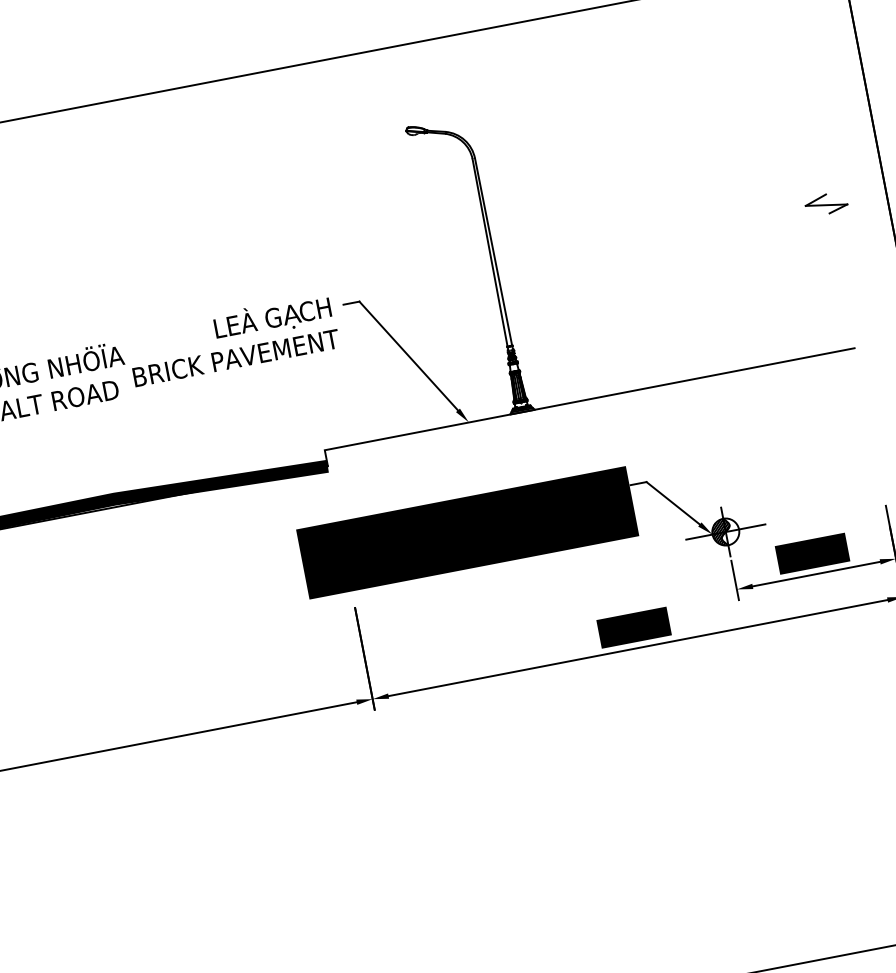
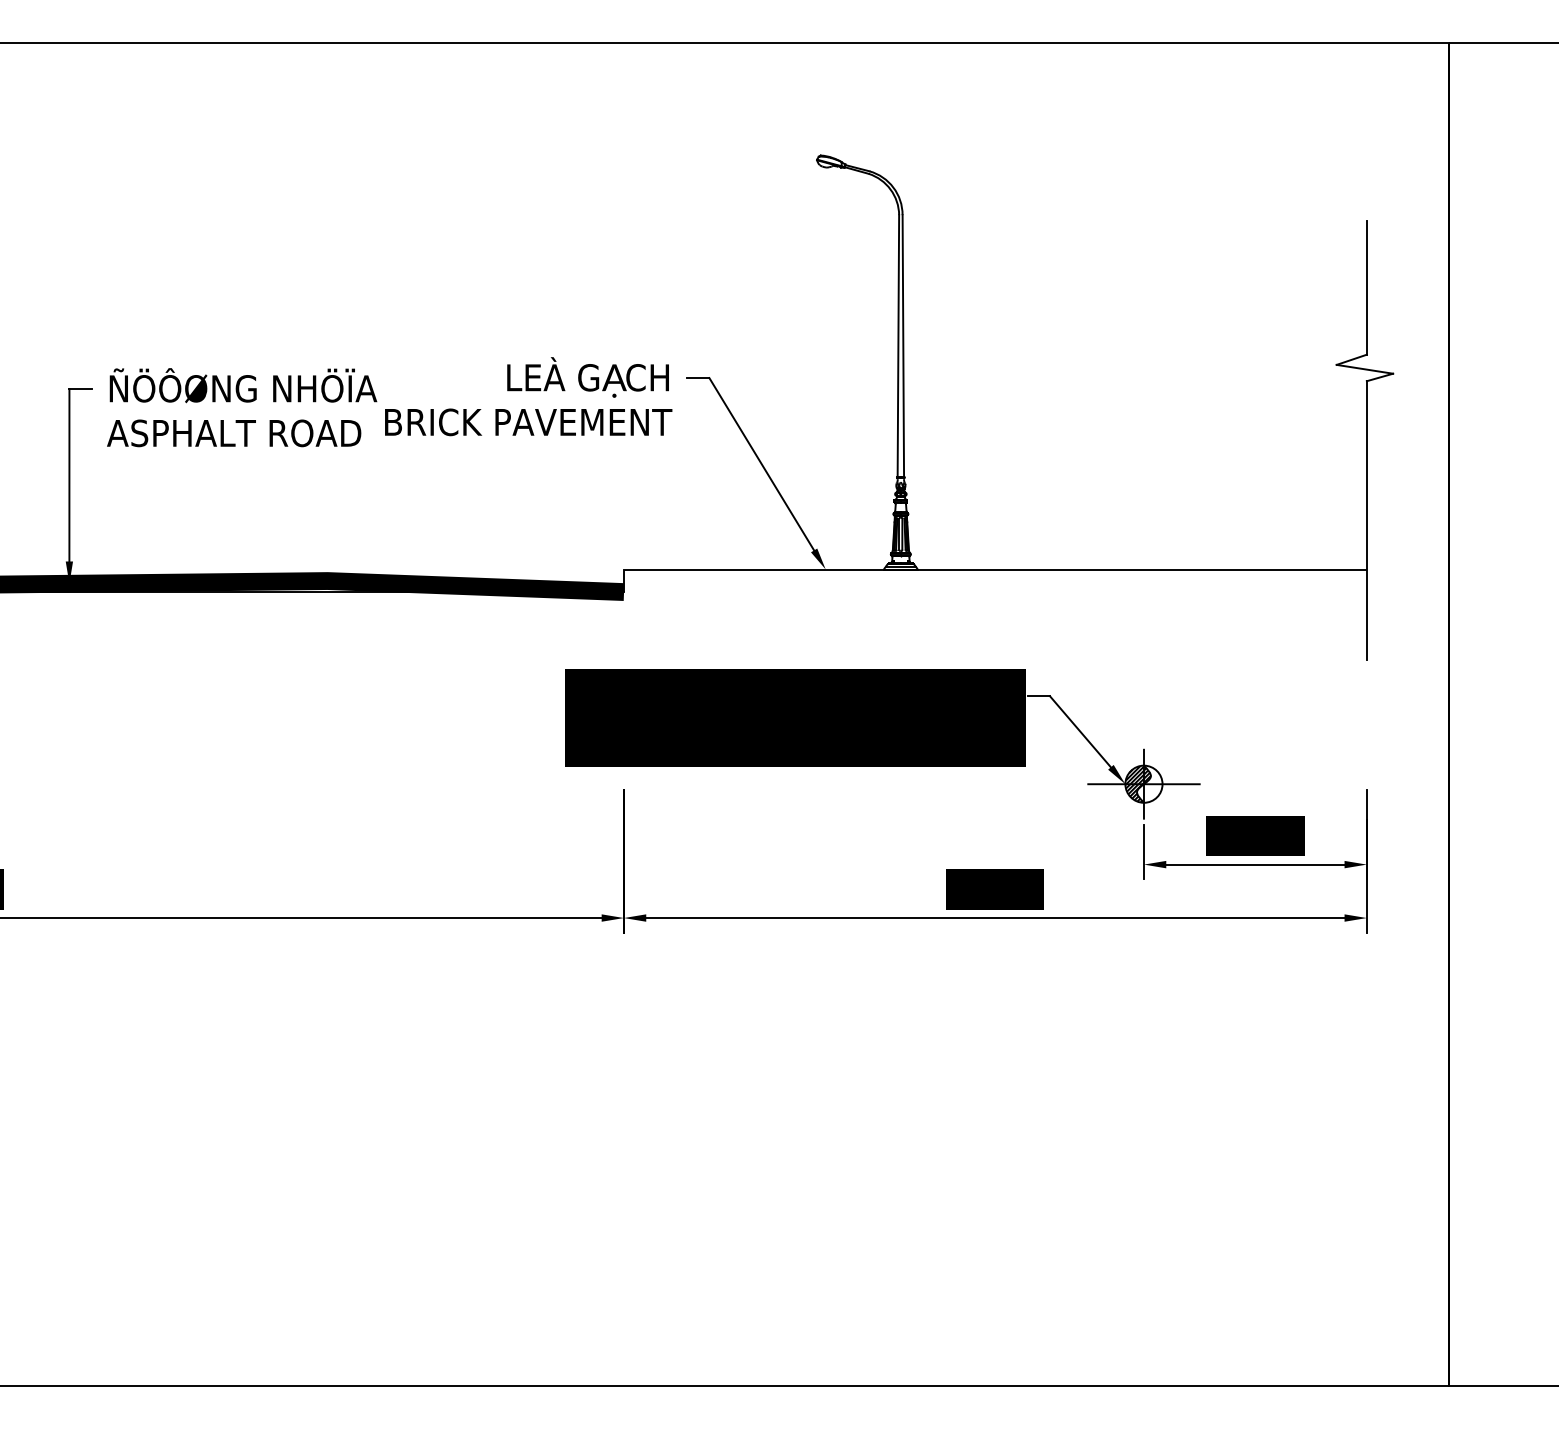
line: (816, 146) -> (1366, 287), added
line: (848, 312) -> (1366, 520), added

